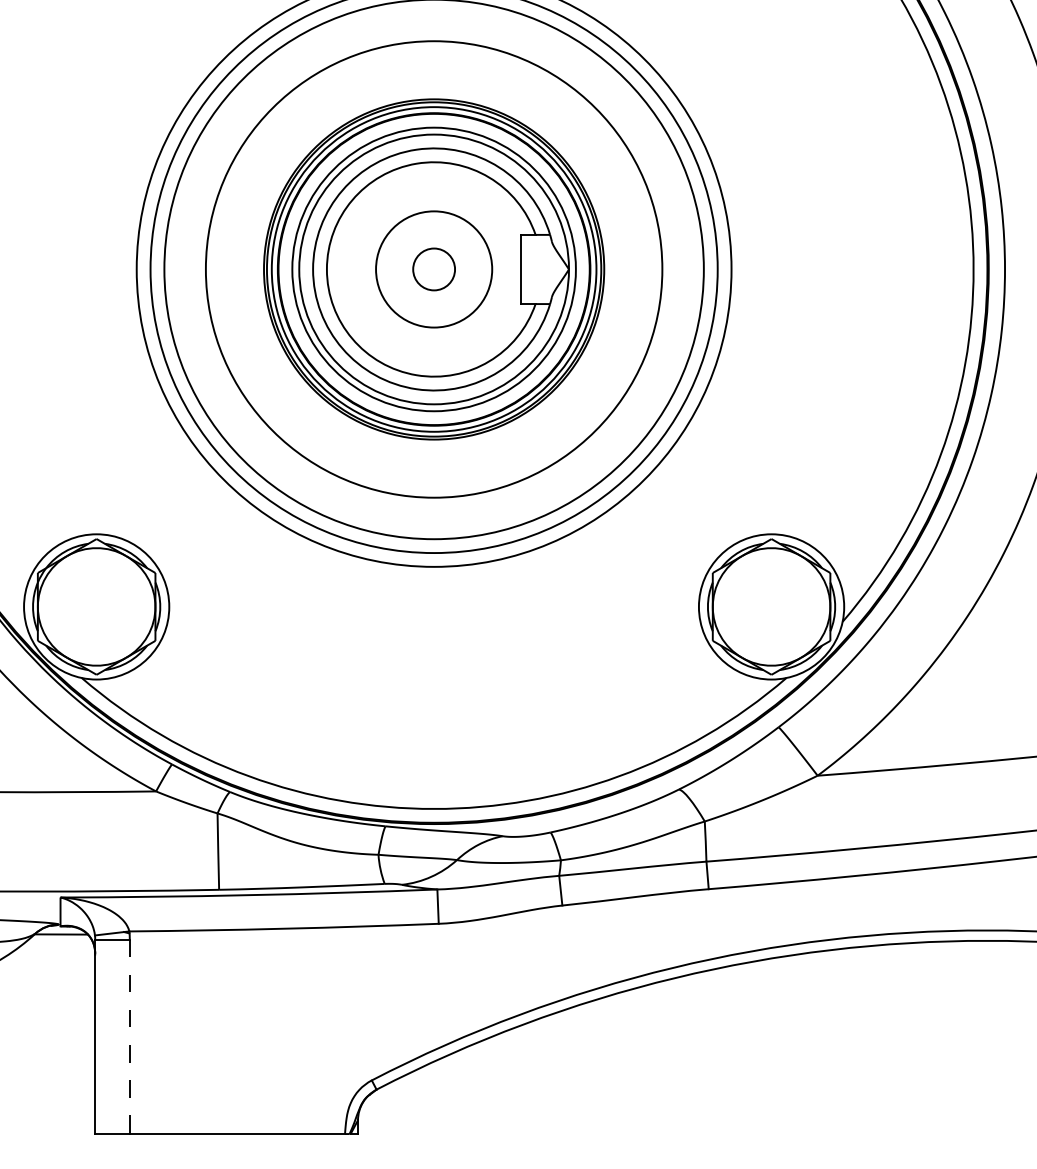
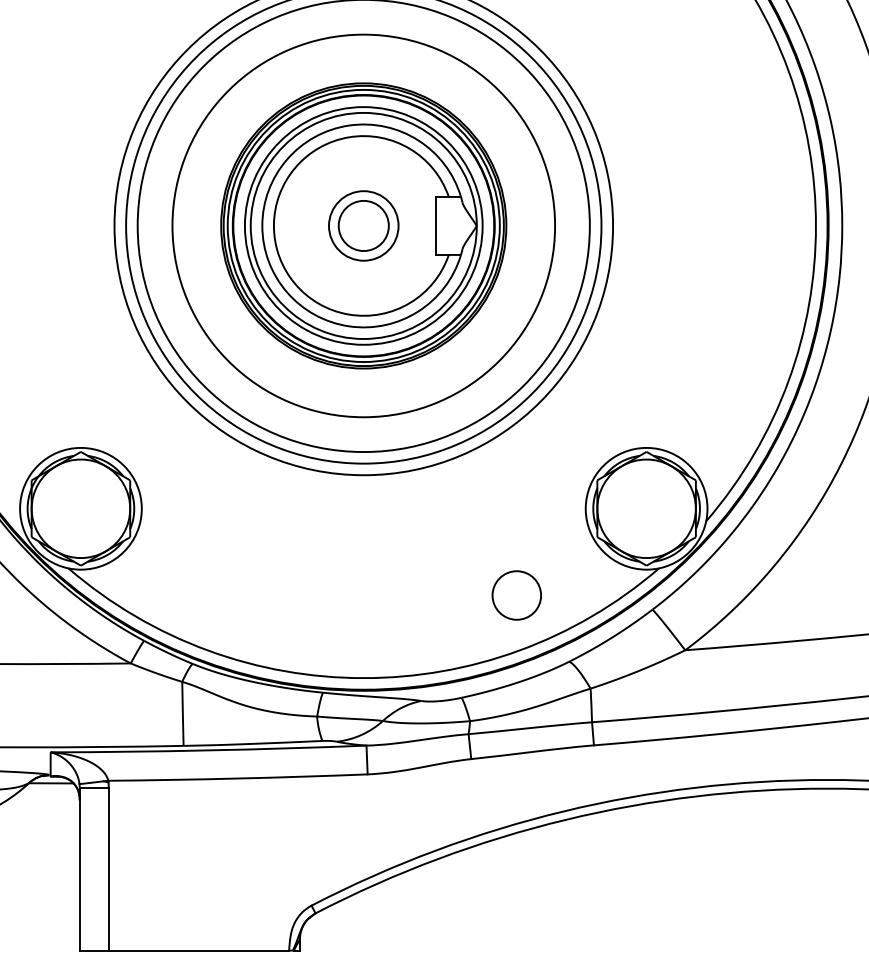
circle: (433, 268) -> (363, 225), size x0.71
circle: (433, 268) -> (363, 225), size x1.43
circle: (616, 710) -> (516, 595), added
line: (129, 1037) -> (108, 869), dashed -> solid

